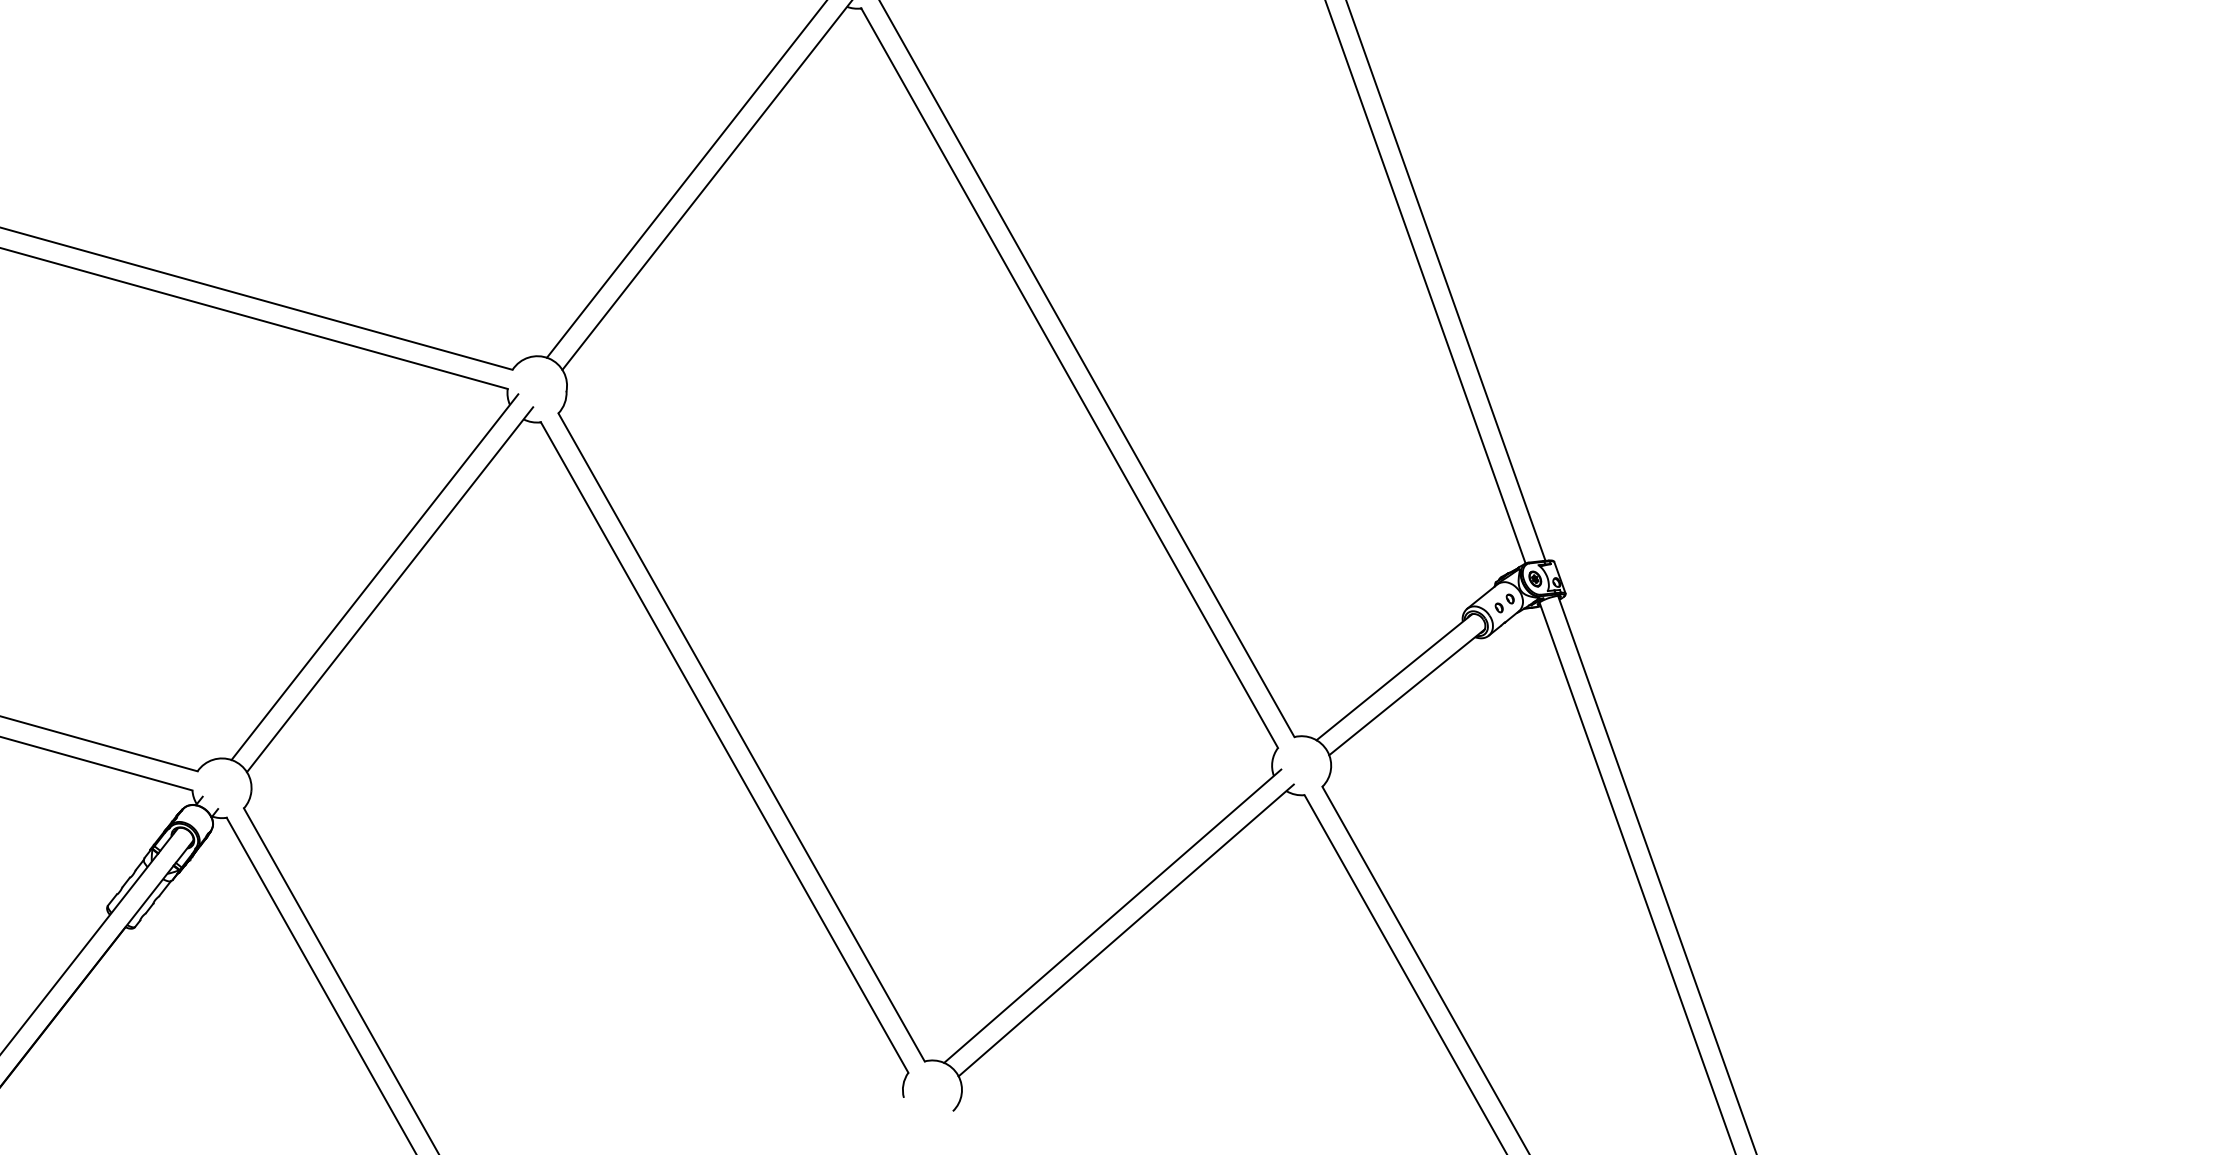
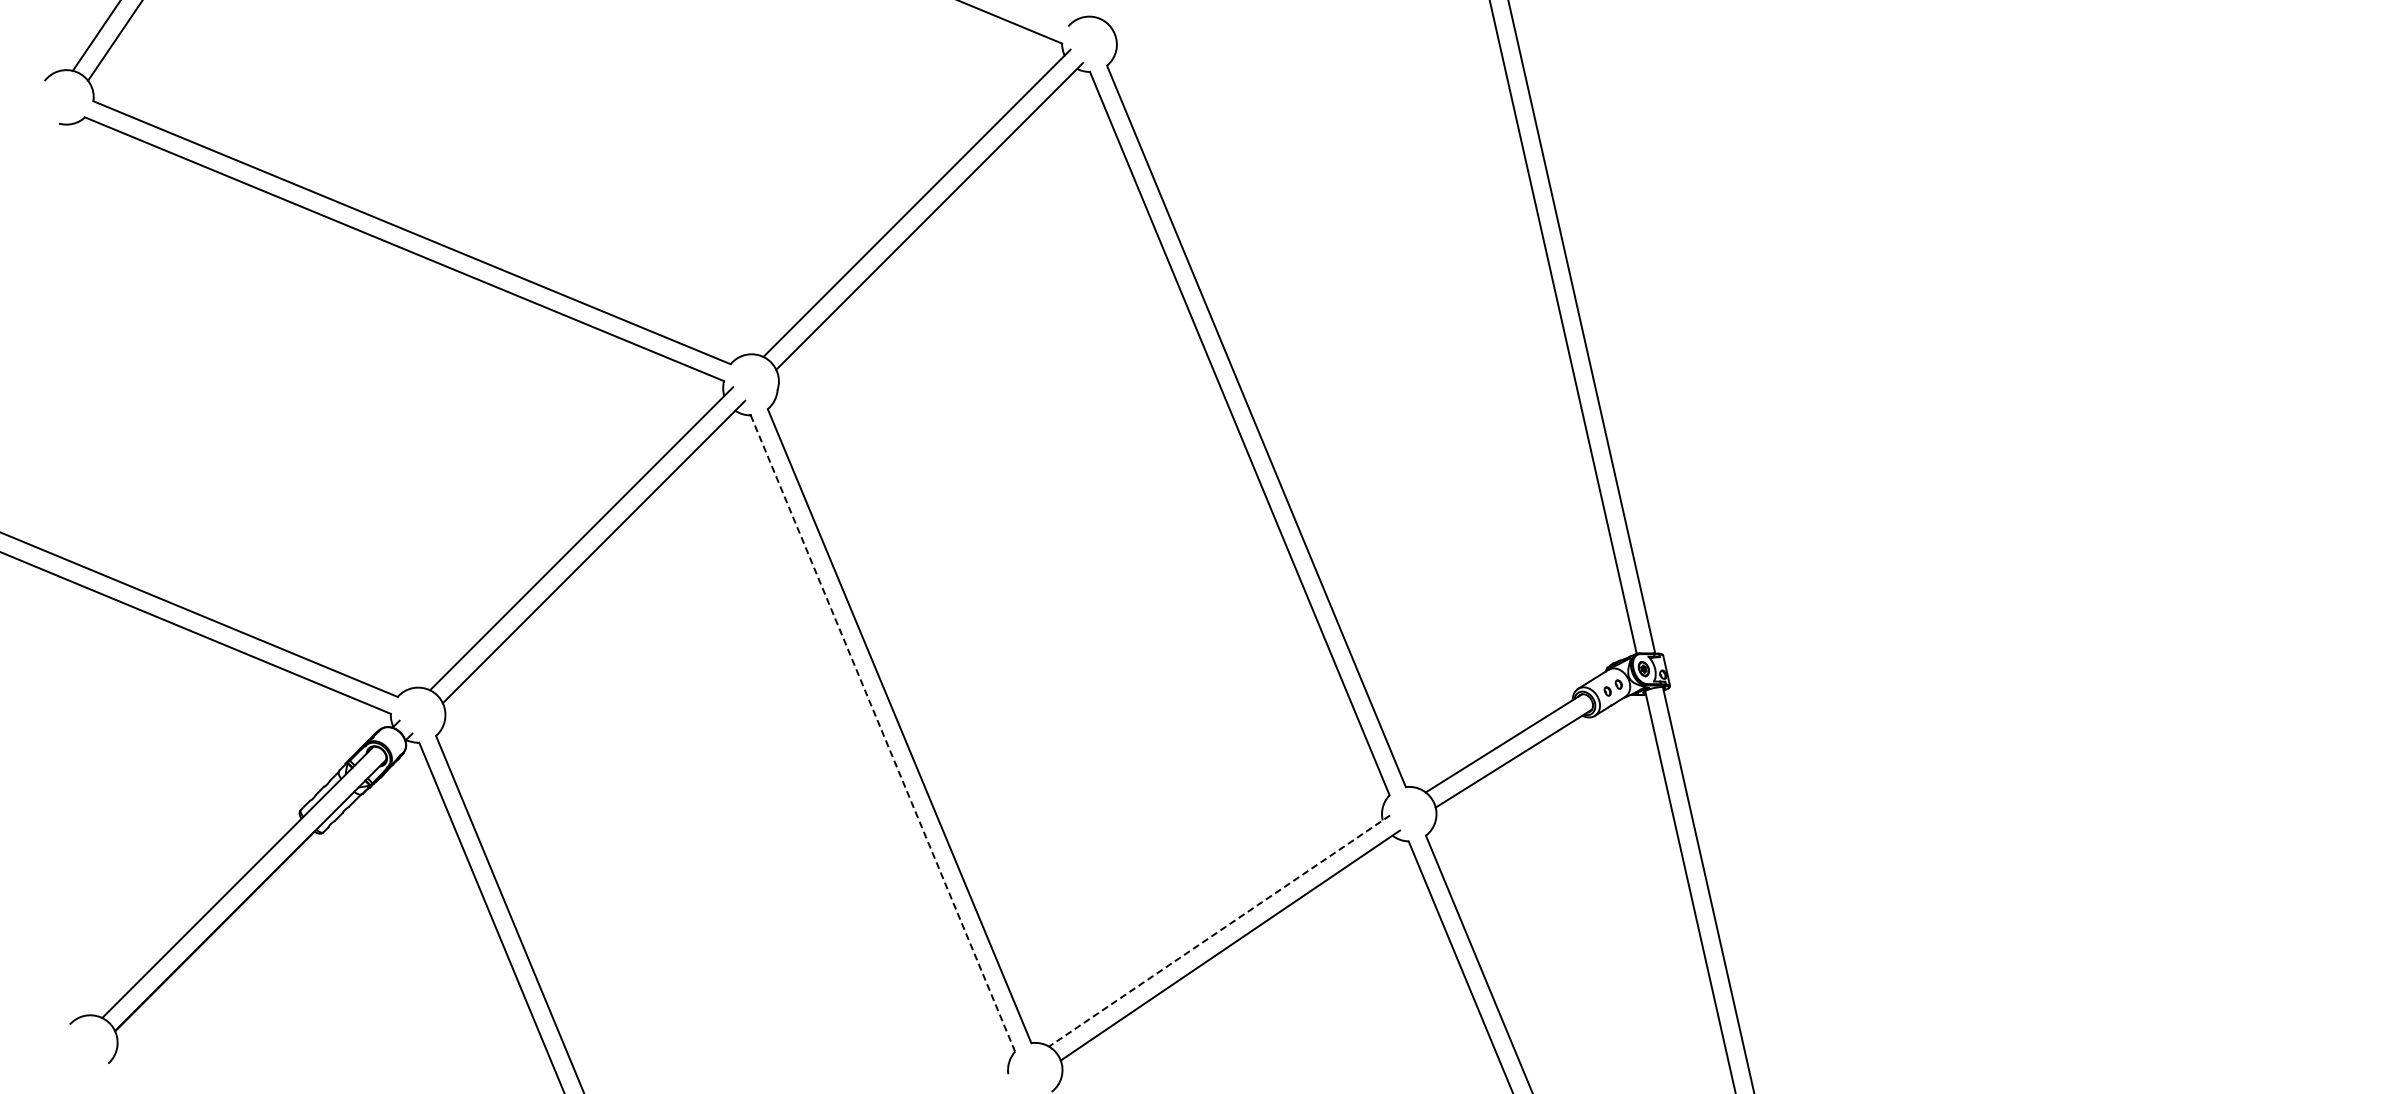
line: (724, 747) -> (882, 733), solid -> dashed
line: (1112, 916) -> (1219, 931), solid -> dashed

